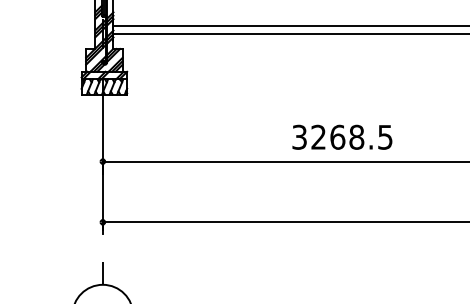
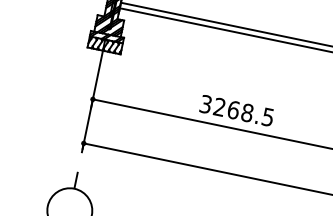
text: (342, 136) -> (237, 110), moved

